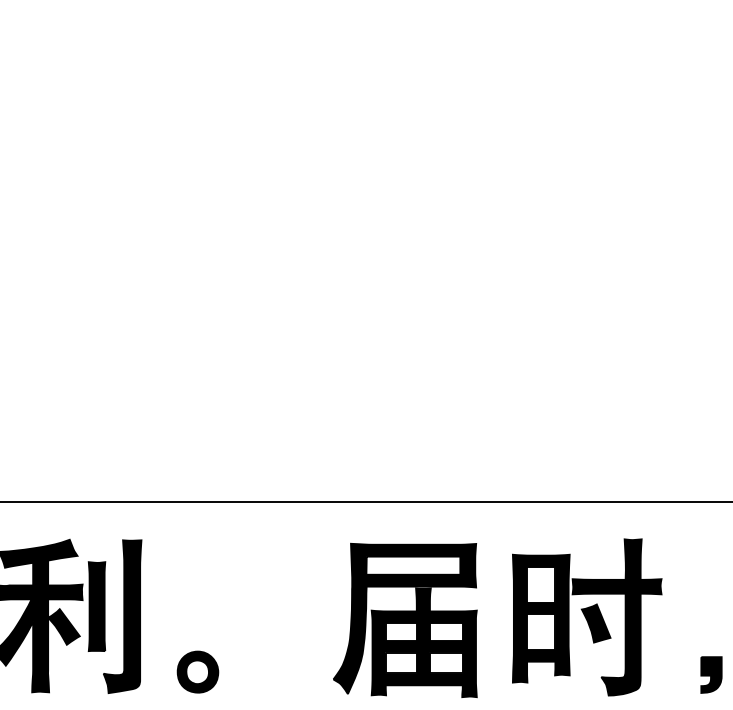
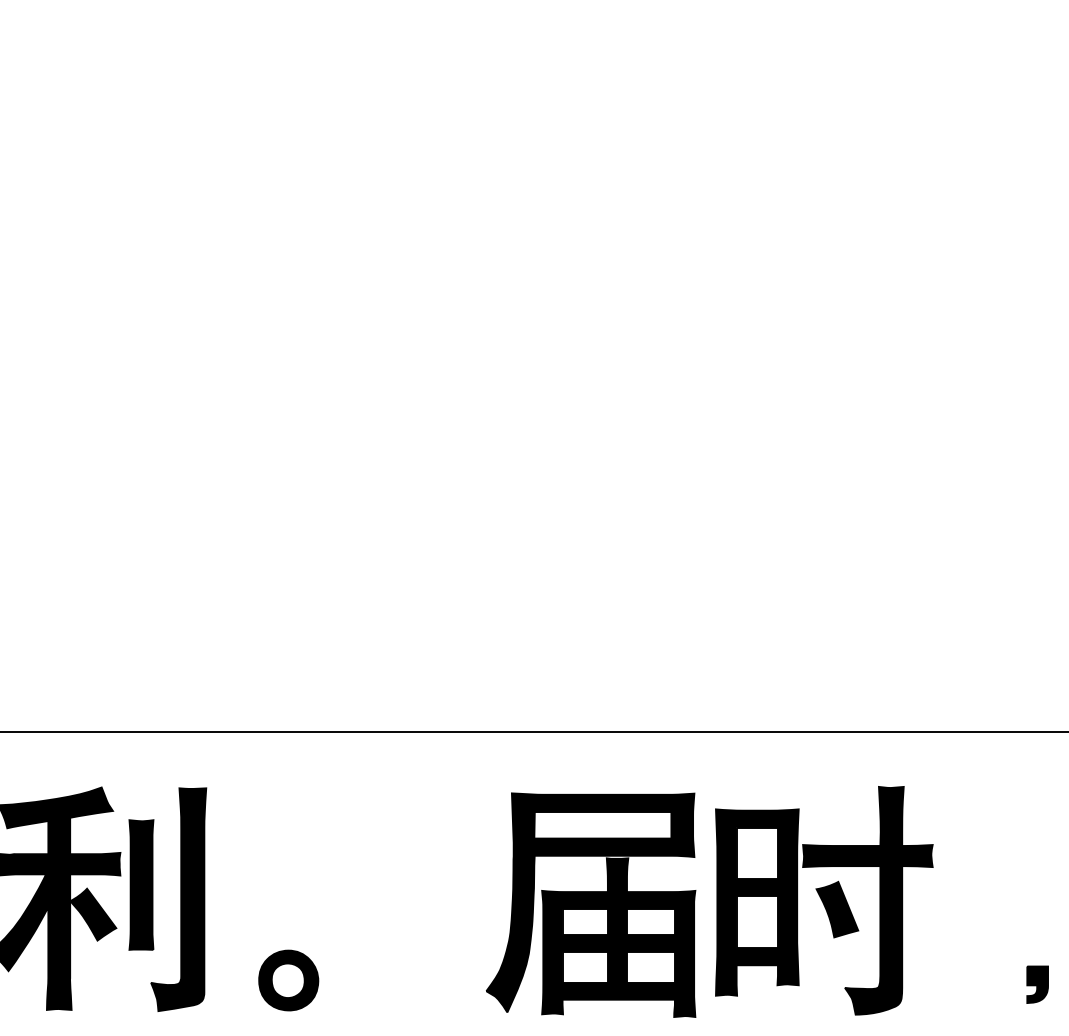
part: (587, 617) -> (824, 900), moved
part: (711, 674) -> (1037, 983), size x0.7

